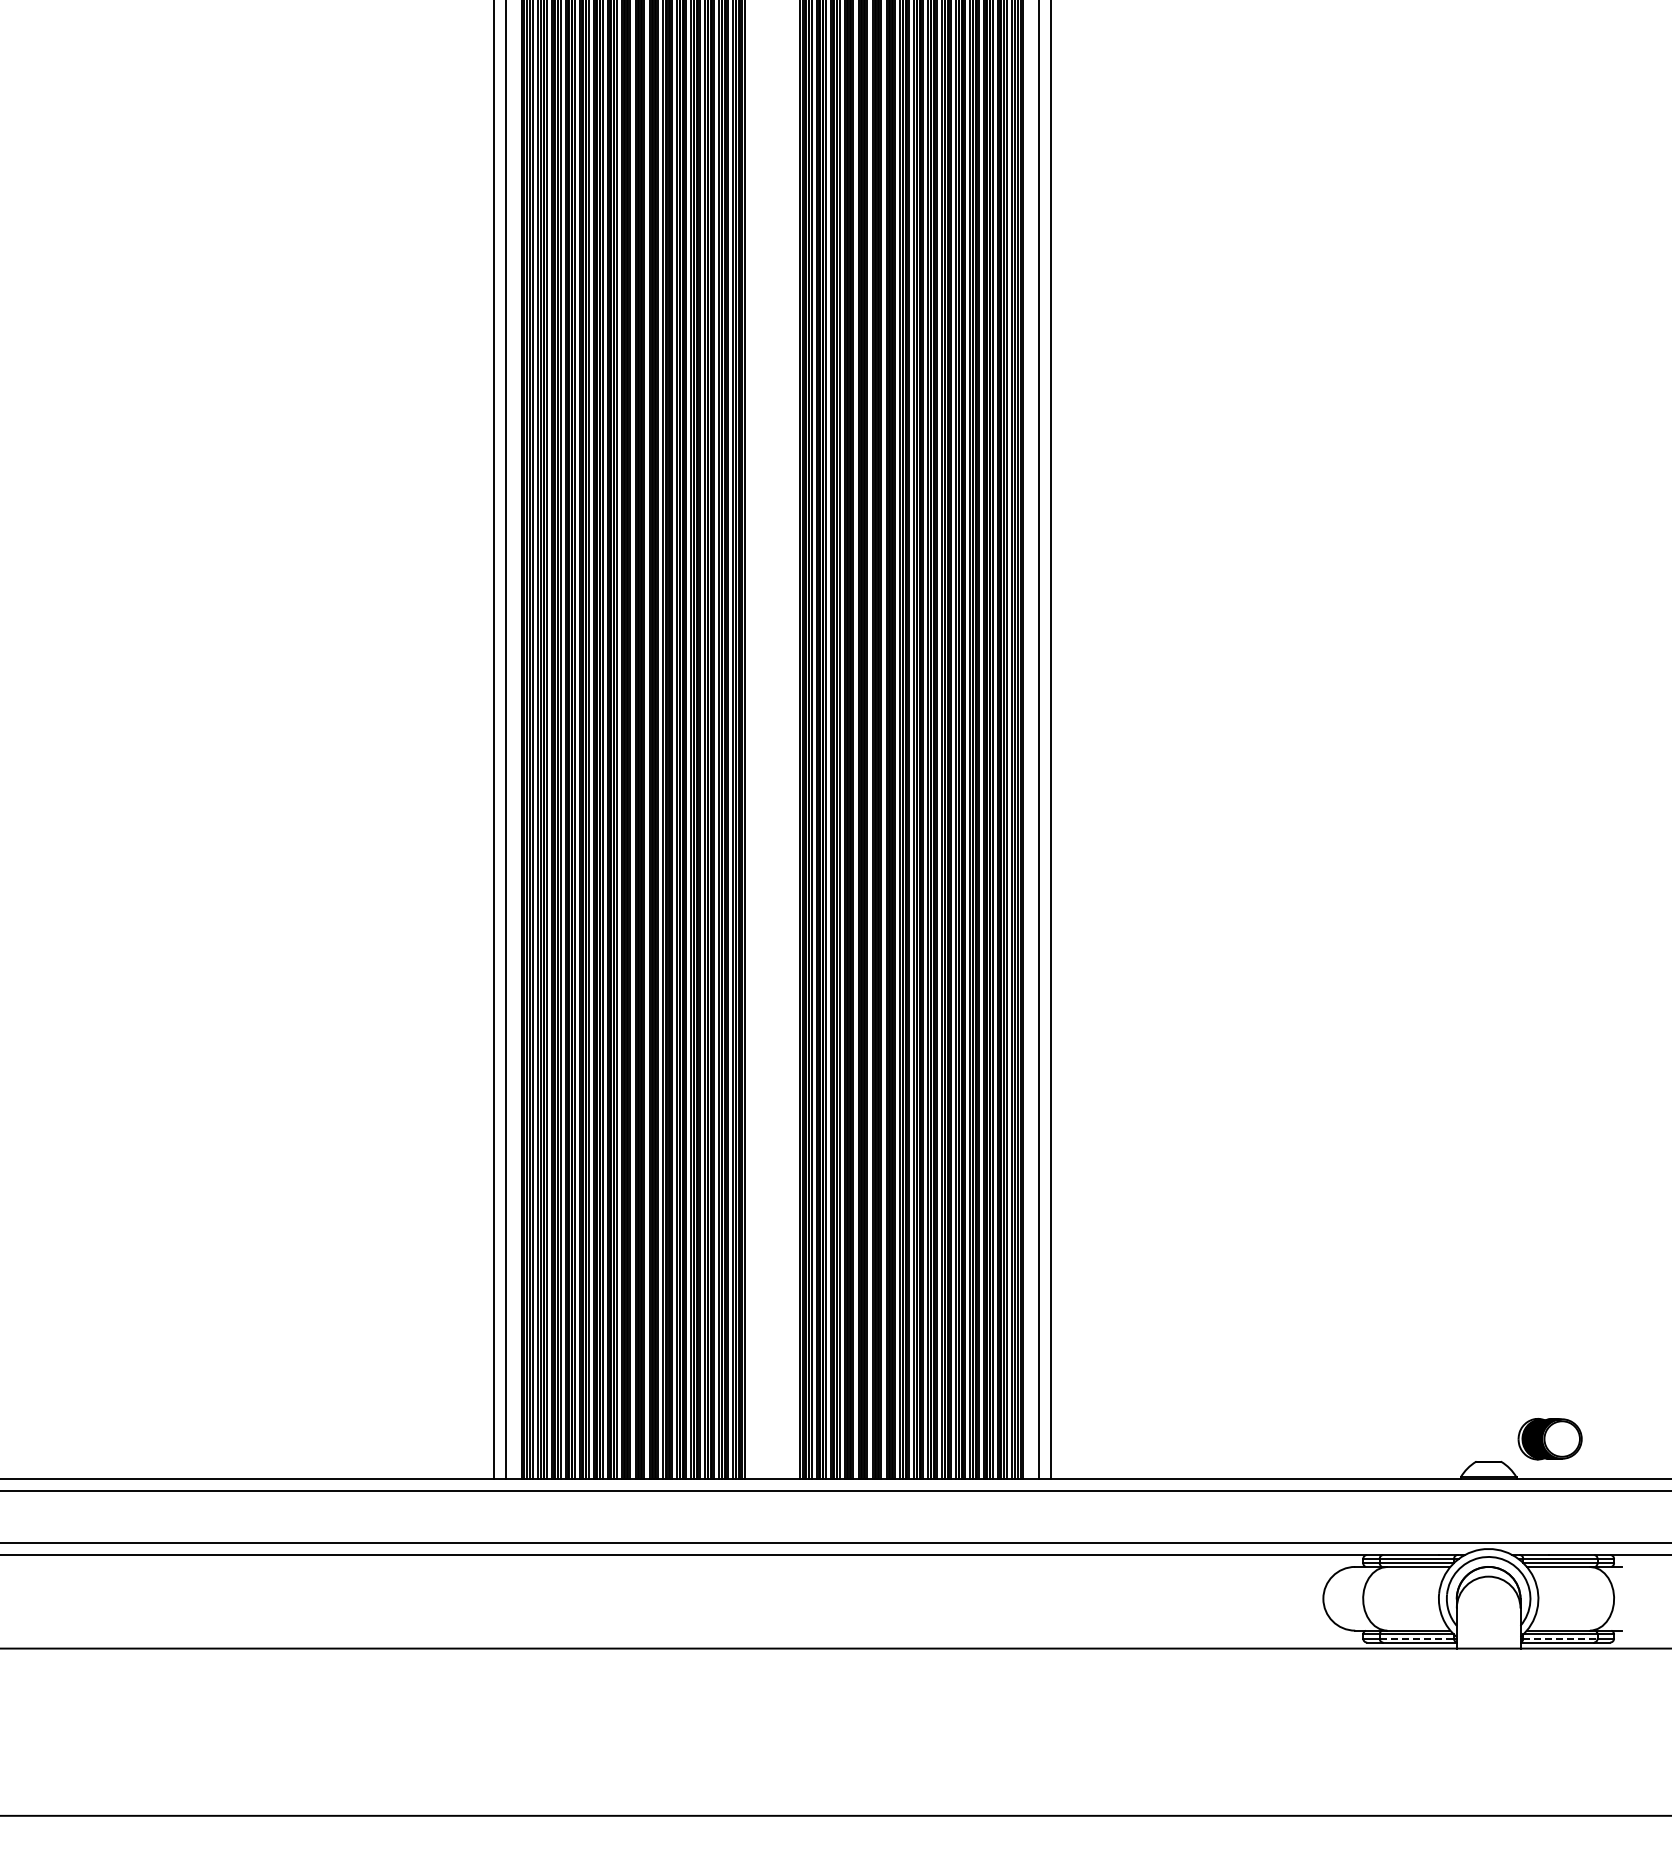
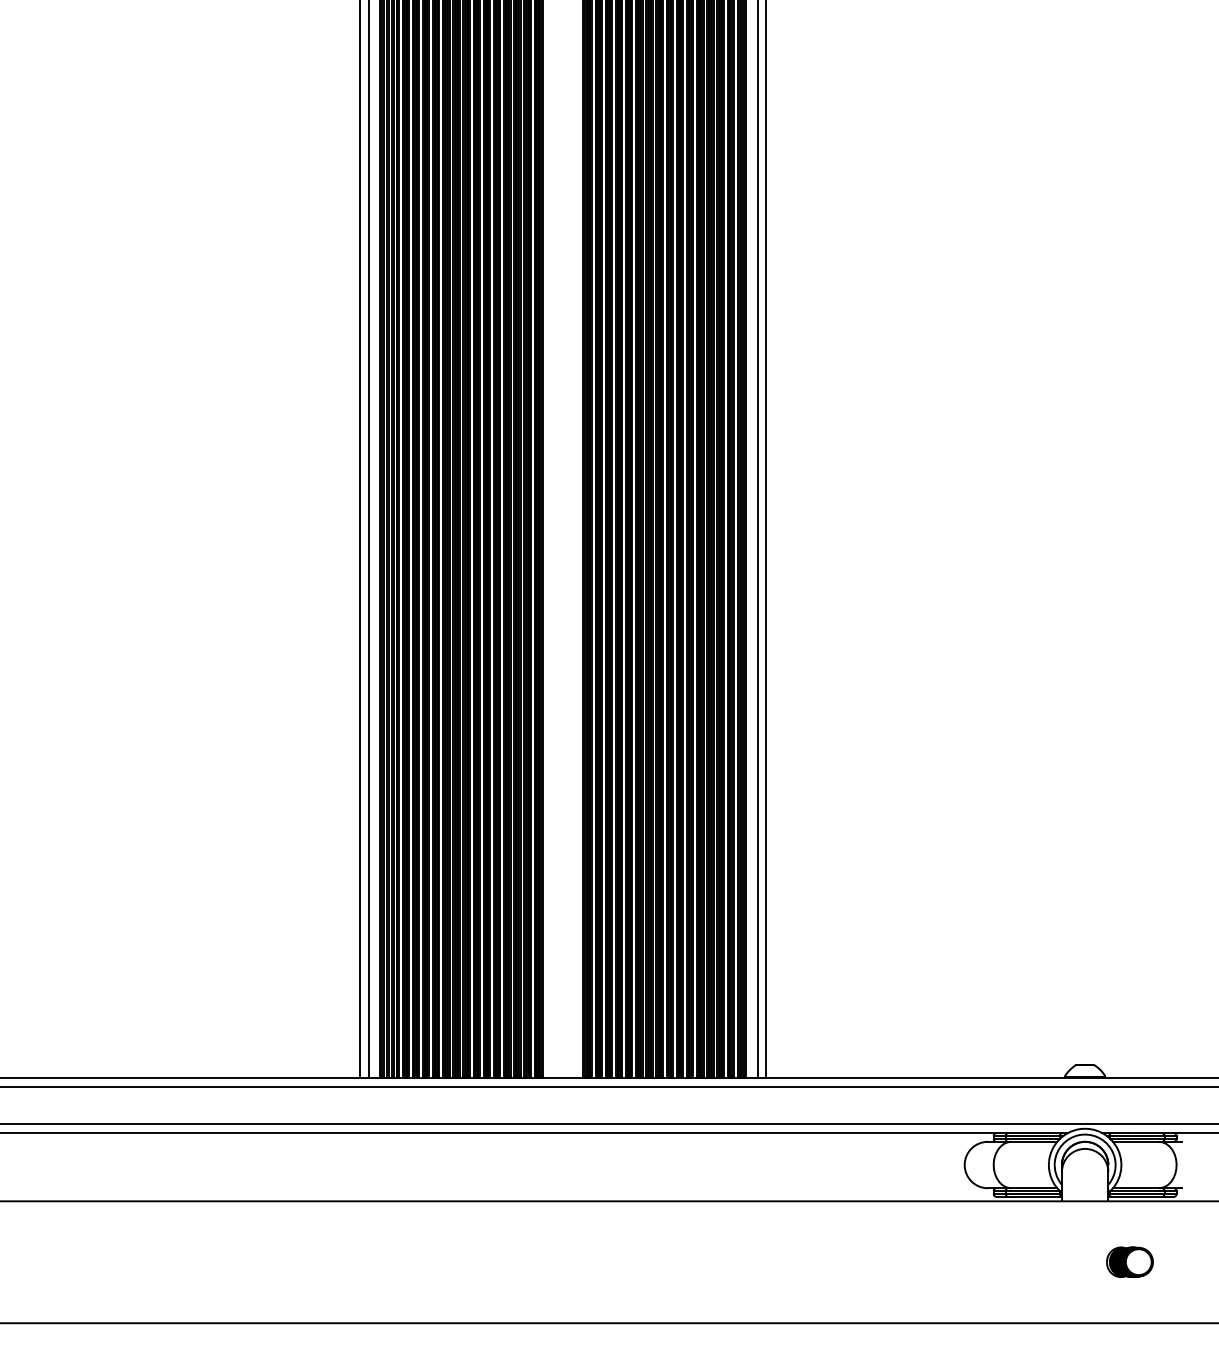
part: (1549, 1439) -> (1129, 1262), moved
line: (1417, 1638) -> (1033, 1193), dashed -> solid
line: (1560, 1638) -> (1137, 1193), dashed -> solid

